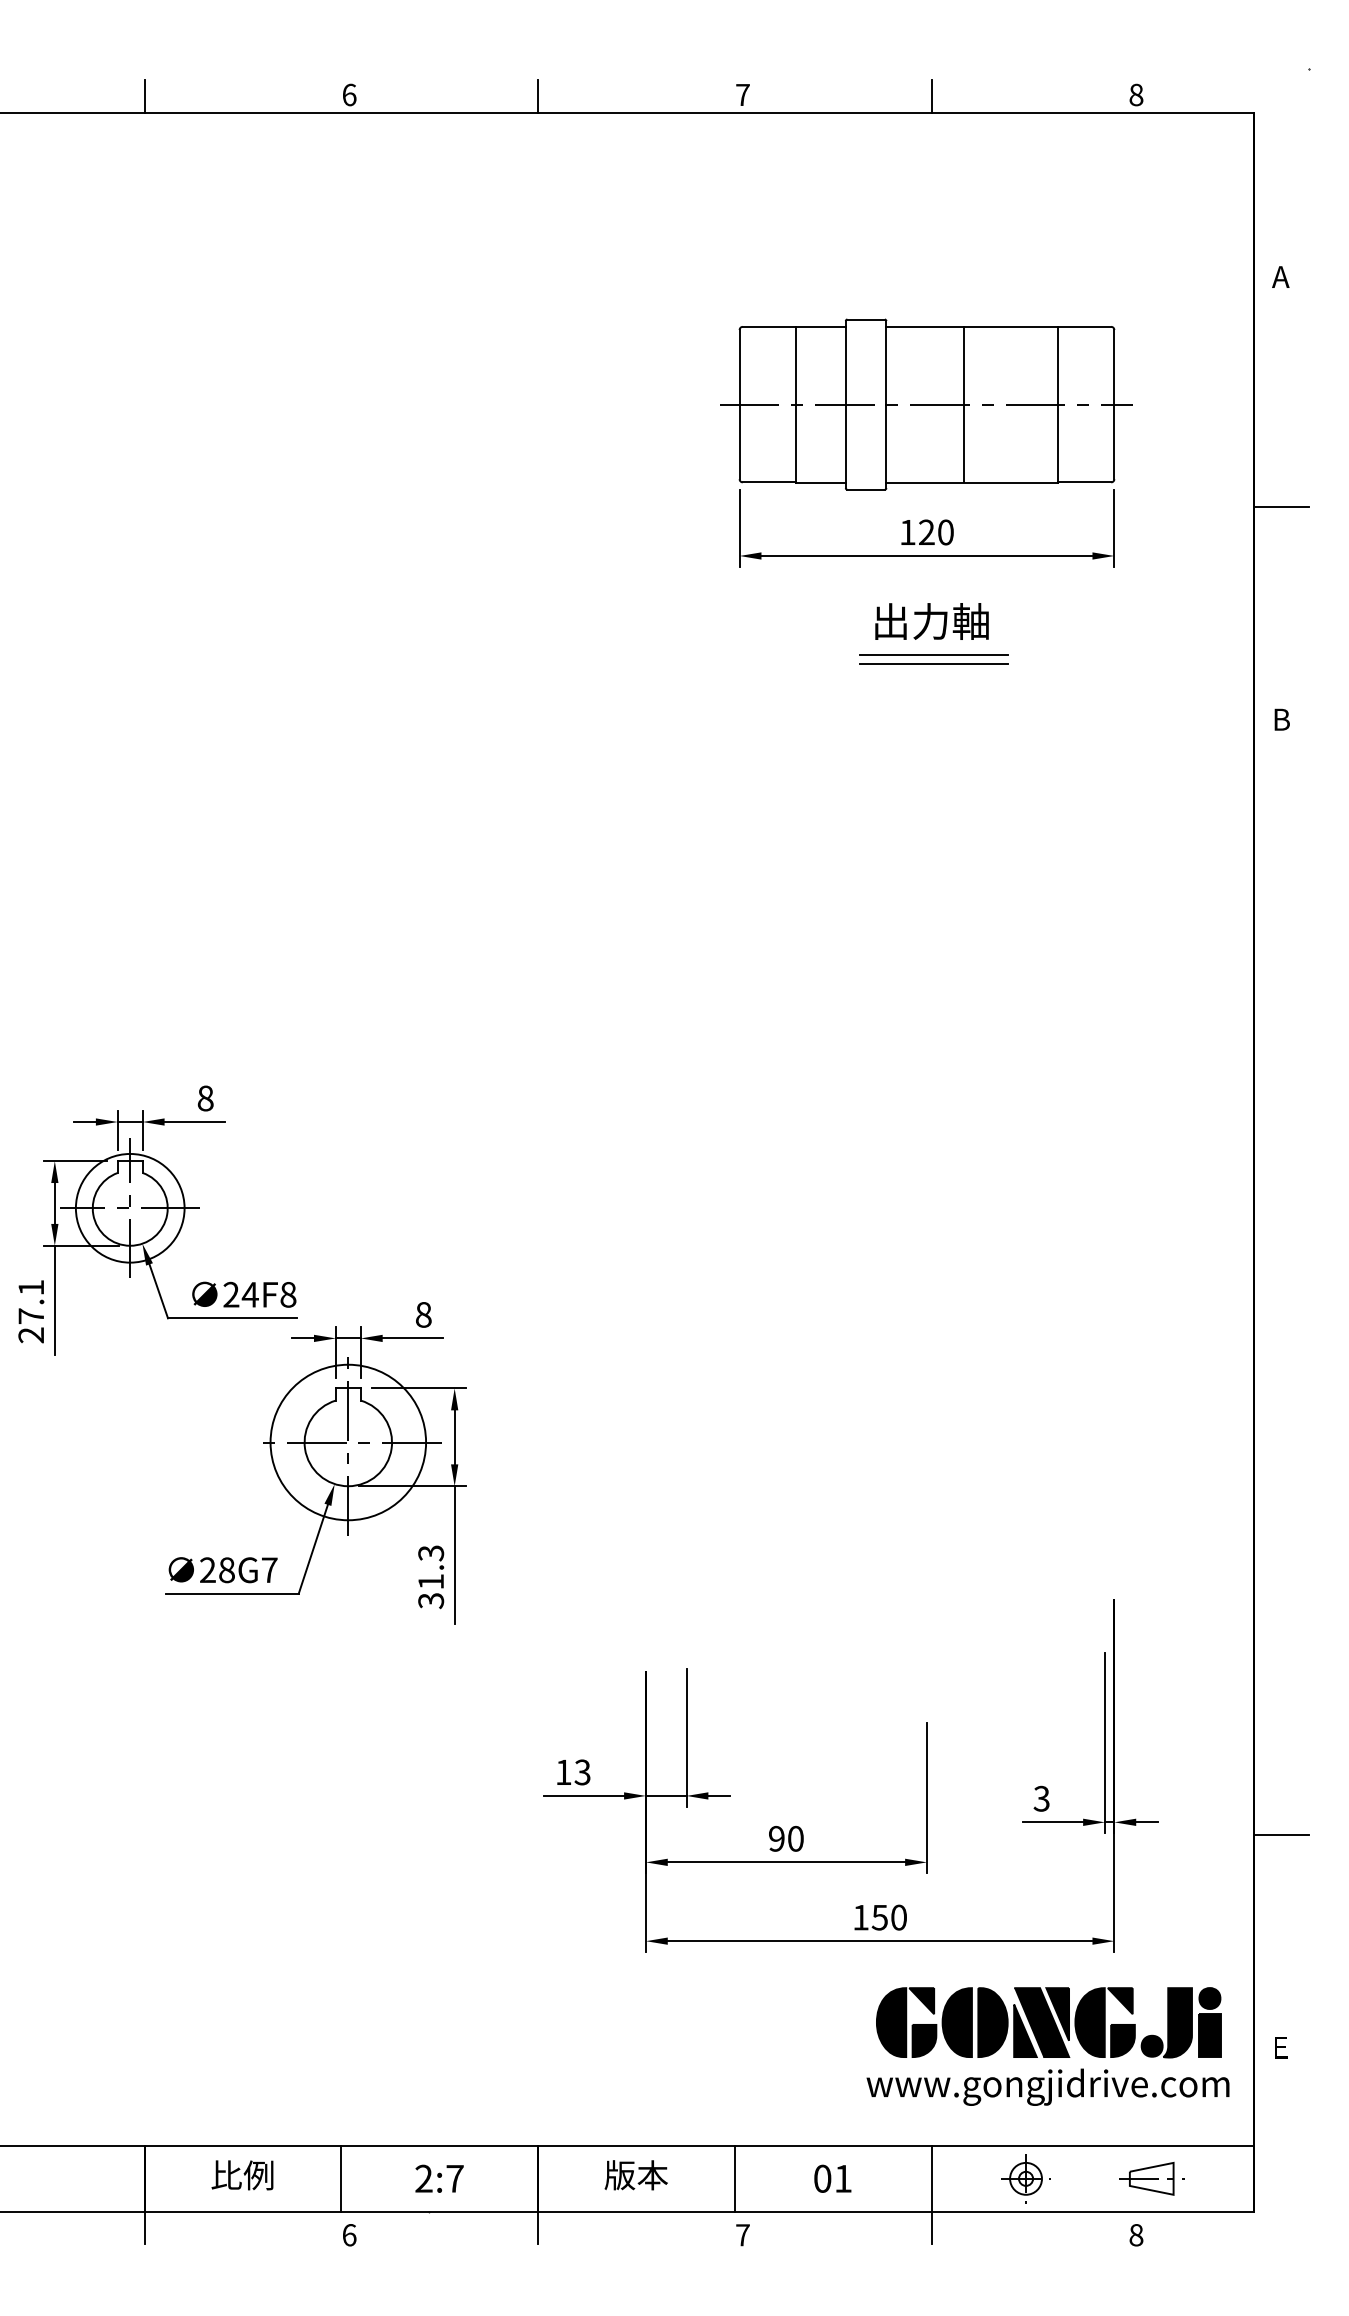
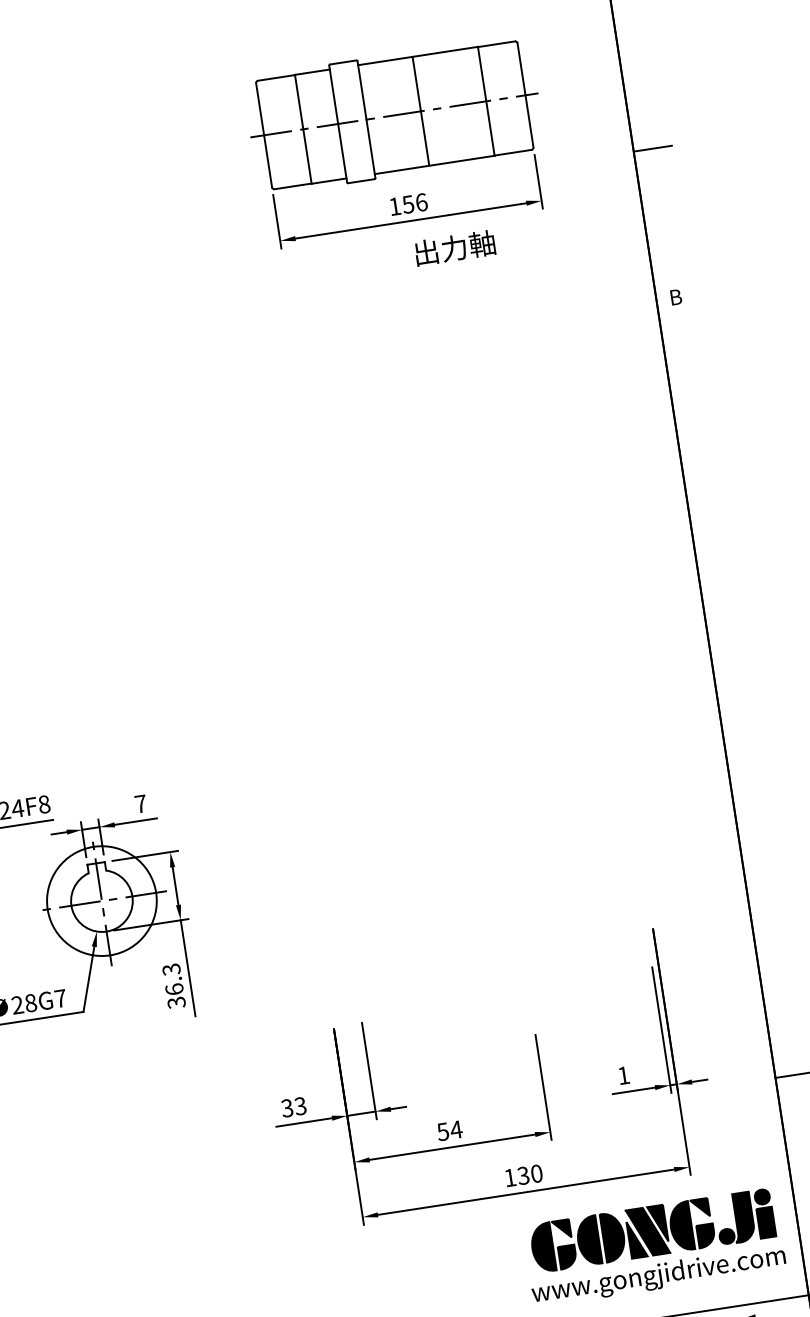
text: (935, 532) -> (414, 203), 120 -> 156
text: (931, 621) -> (454, 248), moved
line: (933, 654) -> (426, 288), removed
line: (933, 664) -> (427, 295), removed
text: (423, 1314) -> (140, 803), 8 -> 7
text: (431, 1581) -> (174, 989), 31.3 -> 36.3
text: (563, 1772) -> (287, 1108), 13 -> 33
text: (1041, 1798) -> (623, 1075), 3 -> 1
text: (786, 1838) -> (449, 1130), 90 -> 54
text: (879, 1917) -> (523, 1175), 150 -> 130

